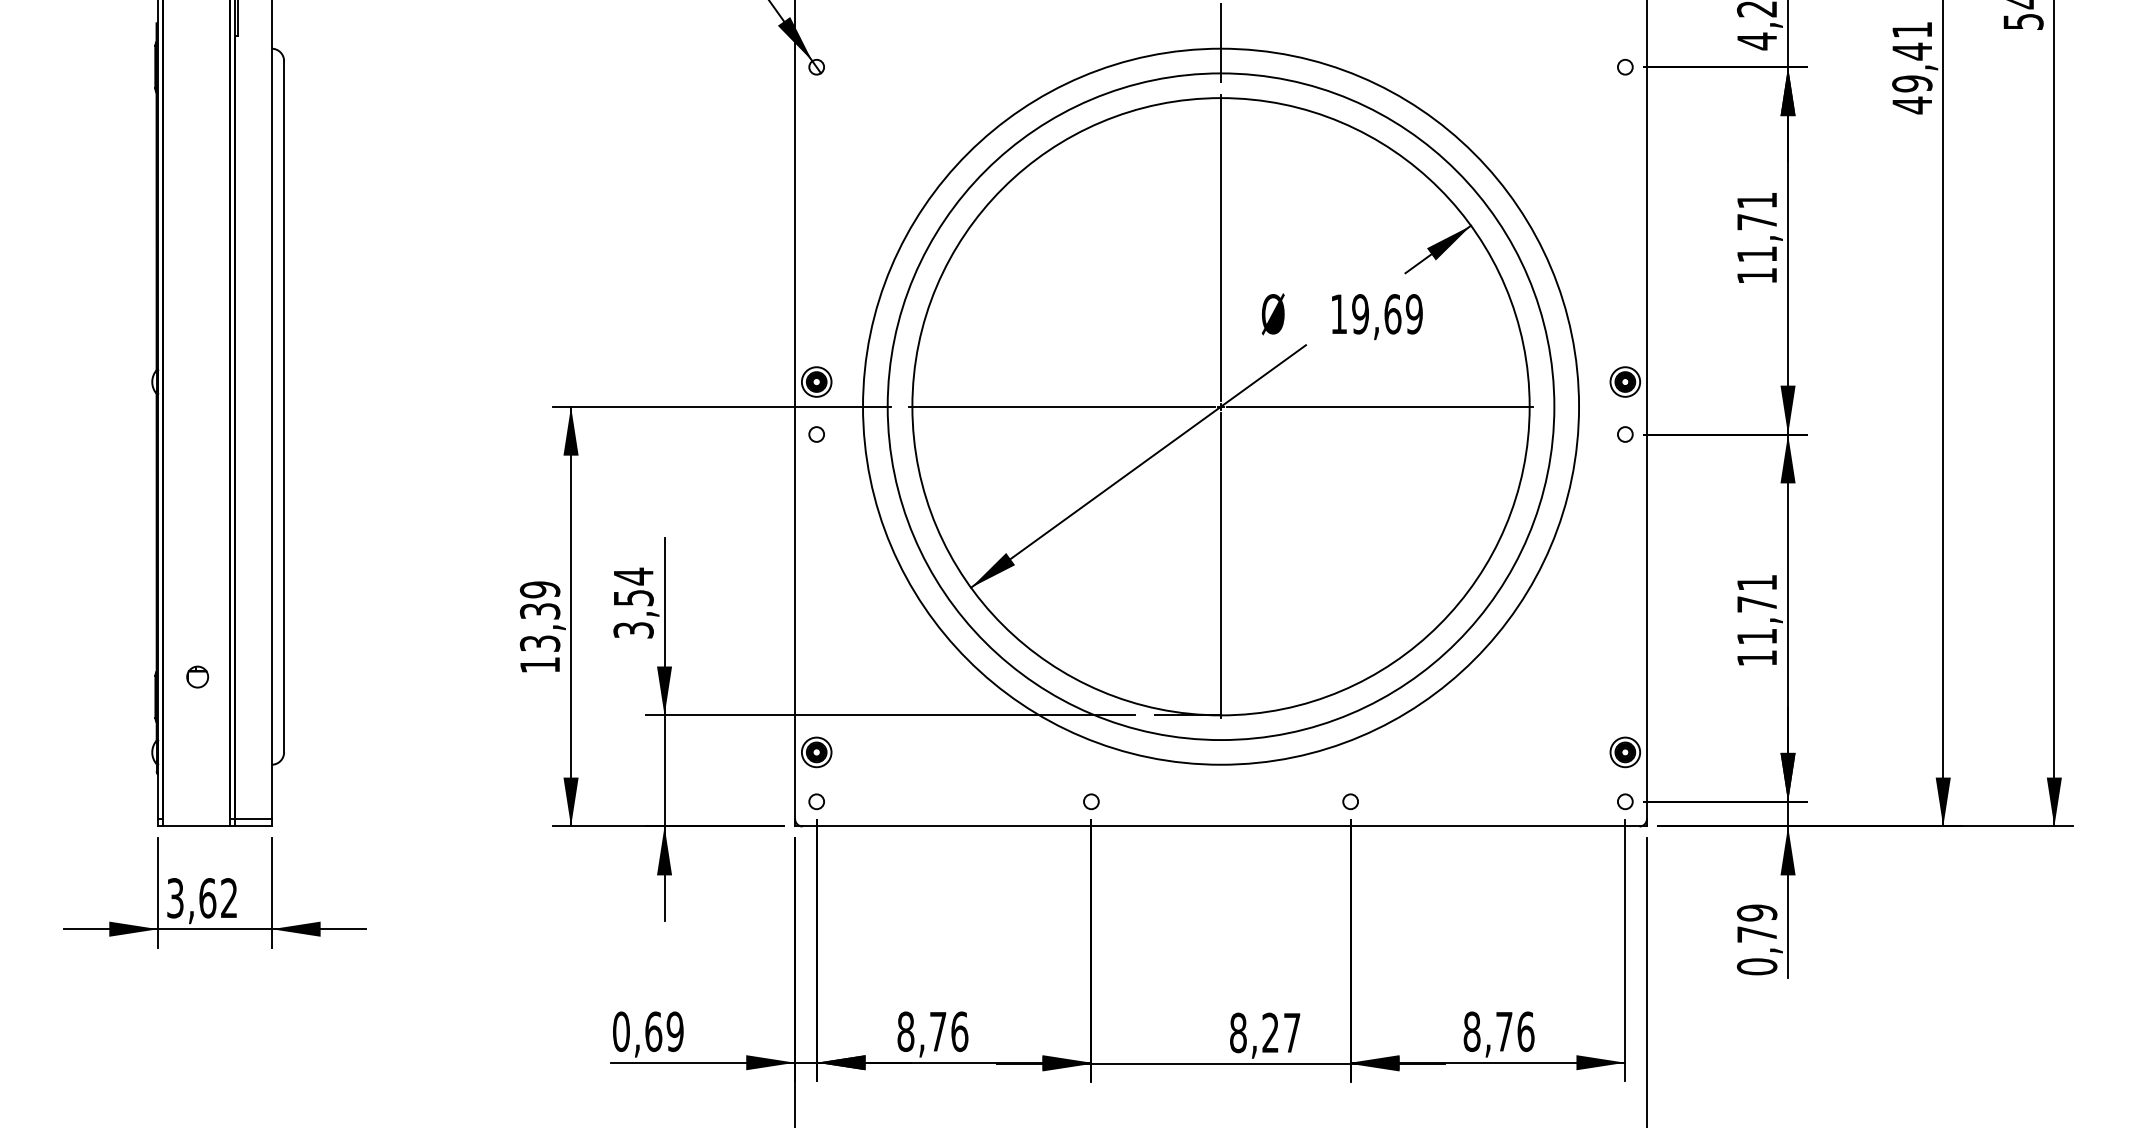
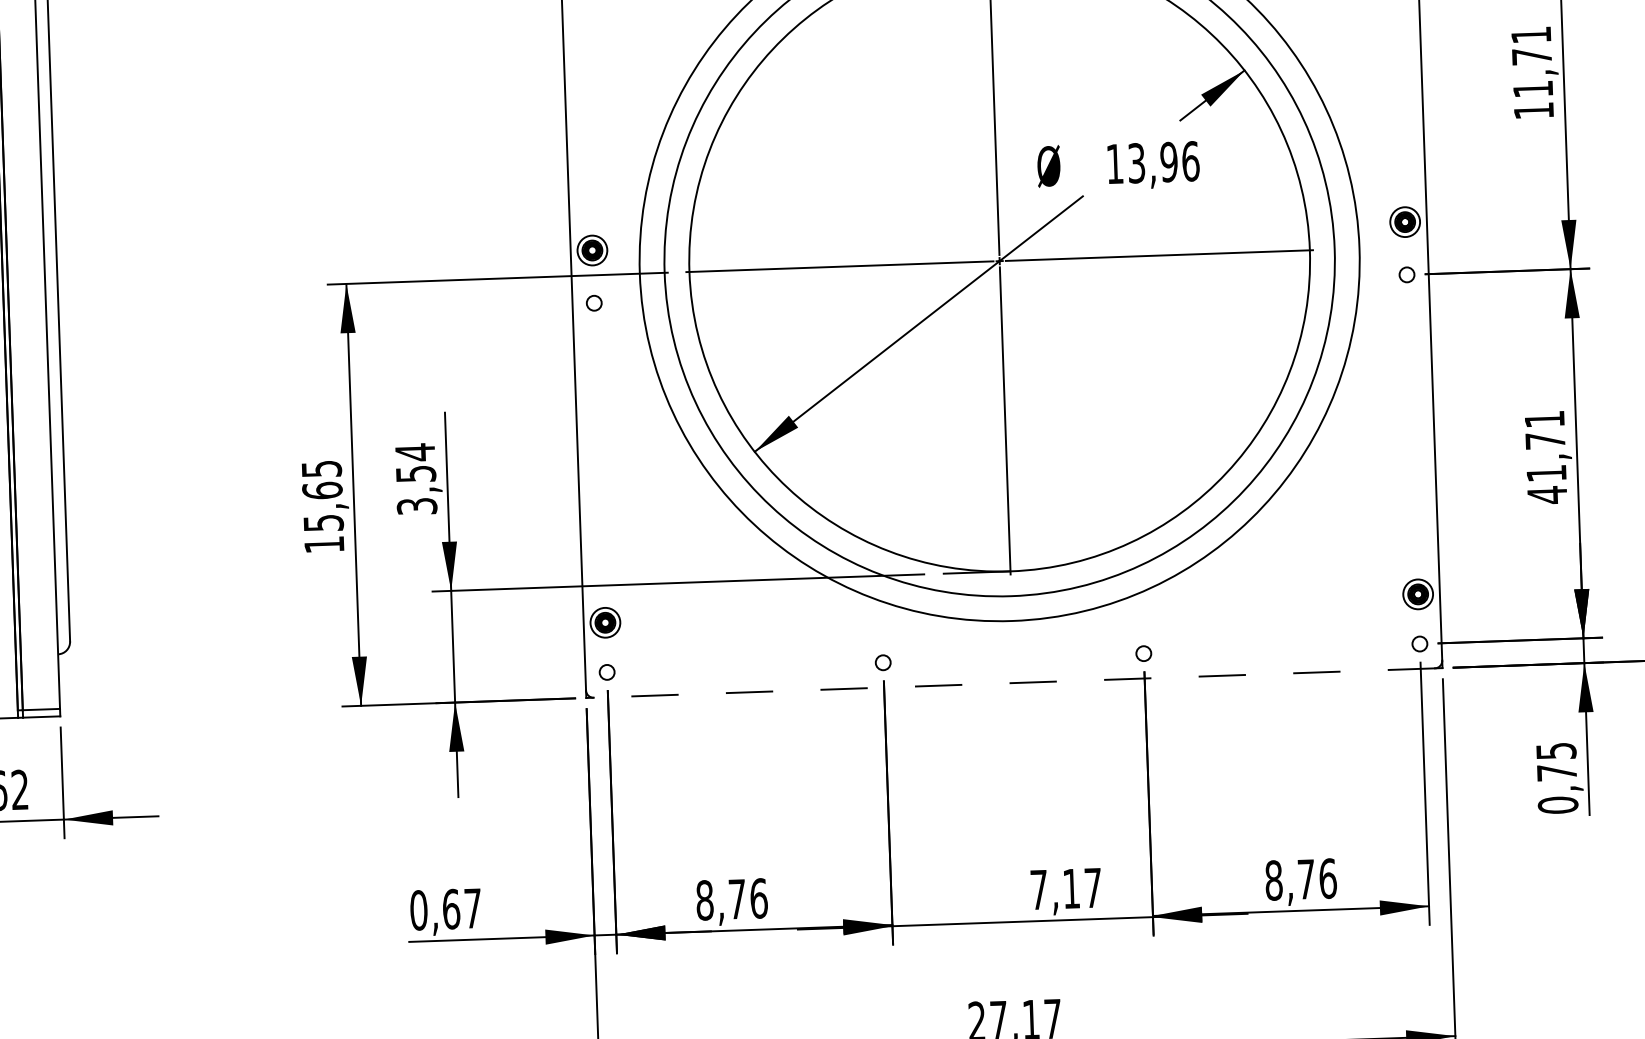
text: (1387, 314) -> (1163, 162), 19,69 -> 13,96
text: (539, 616) -> (322, 495), 13,39 -> 15,65
text: (1756, 658) -> (1546, 495), 11,71 -> 41,71
line: (1221, 826) -> (1014, 683), solid -> dashed
text: (1756, 912) -> (1555, 750), 0,79 -> 0,75
text: (674, 1031) -> (472, 908), 0,69 -> 0,67
text: (1254, 1032) -> (1055, 888), 8,27 -> 7,17

